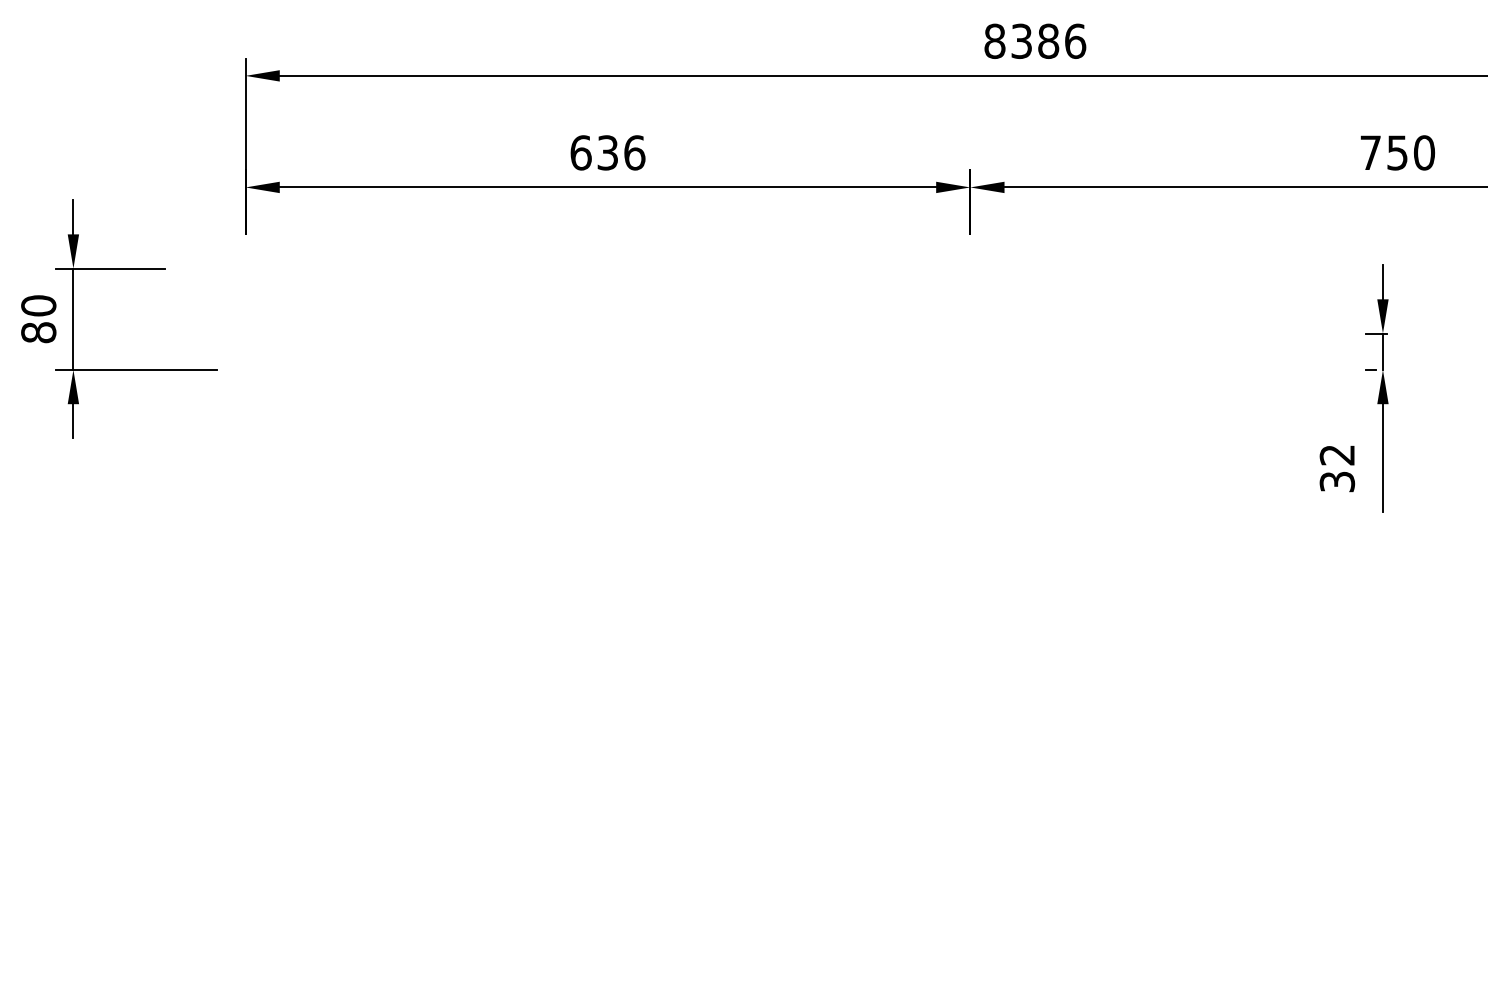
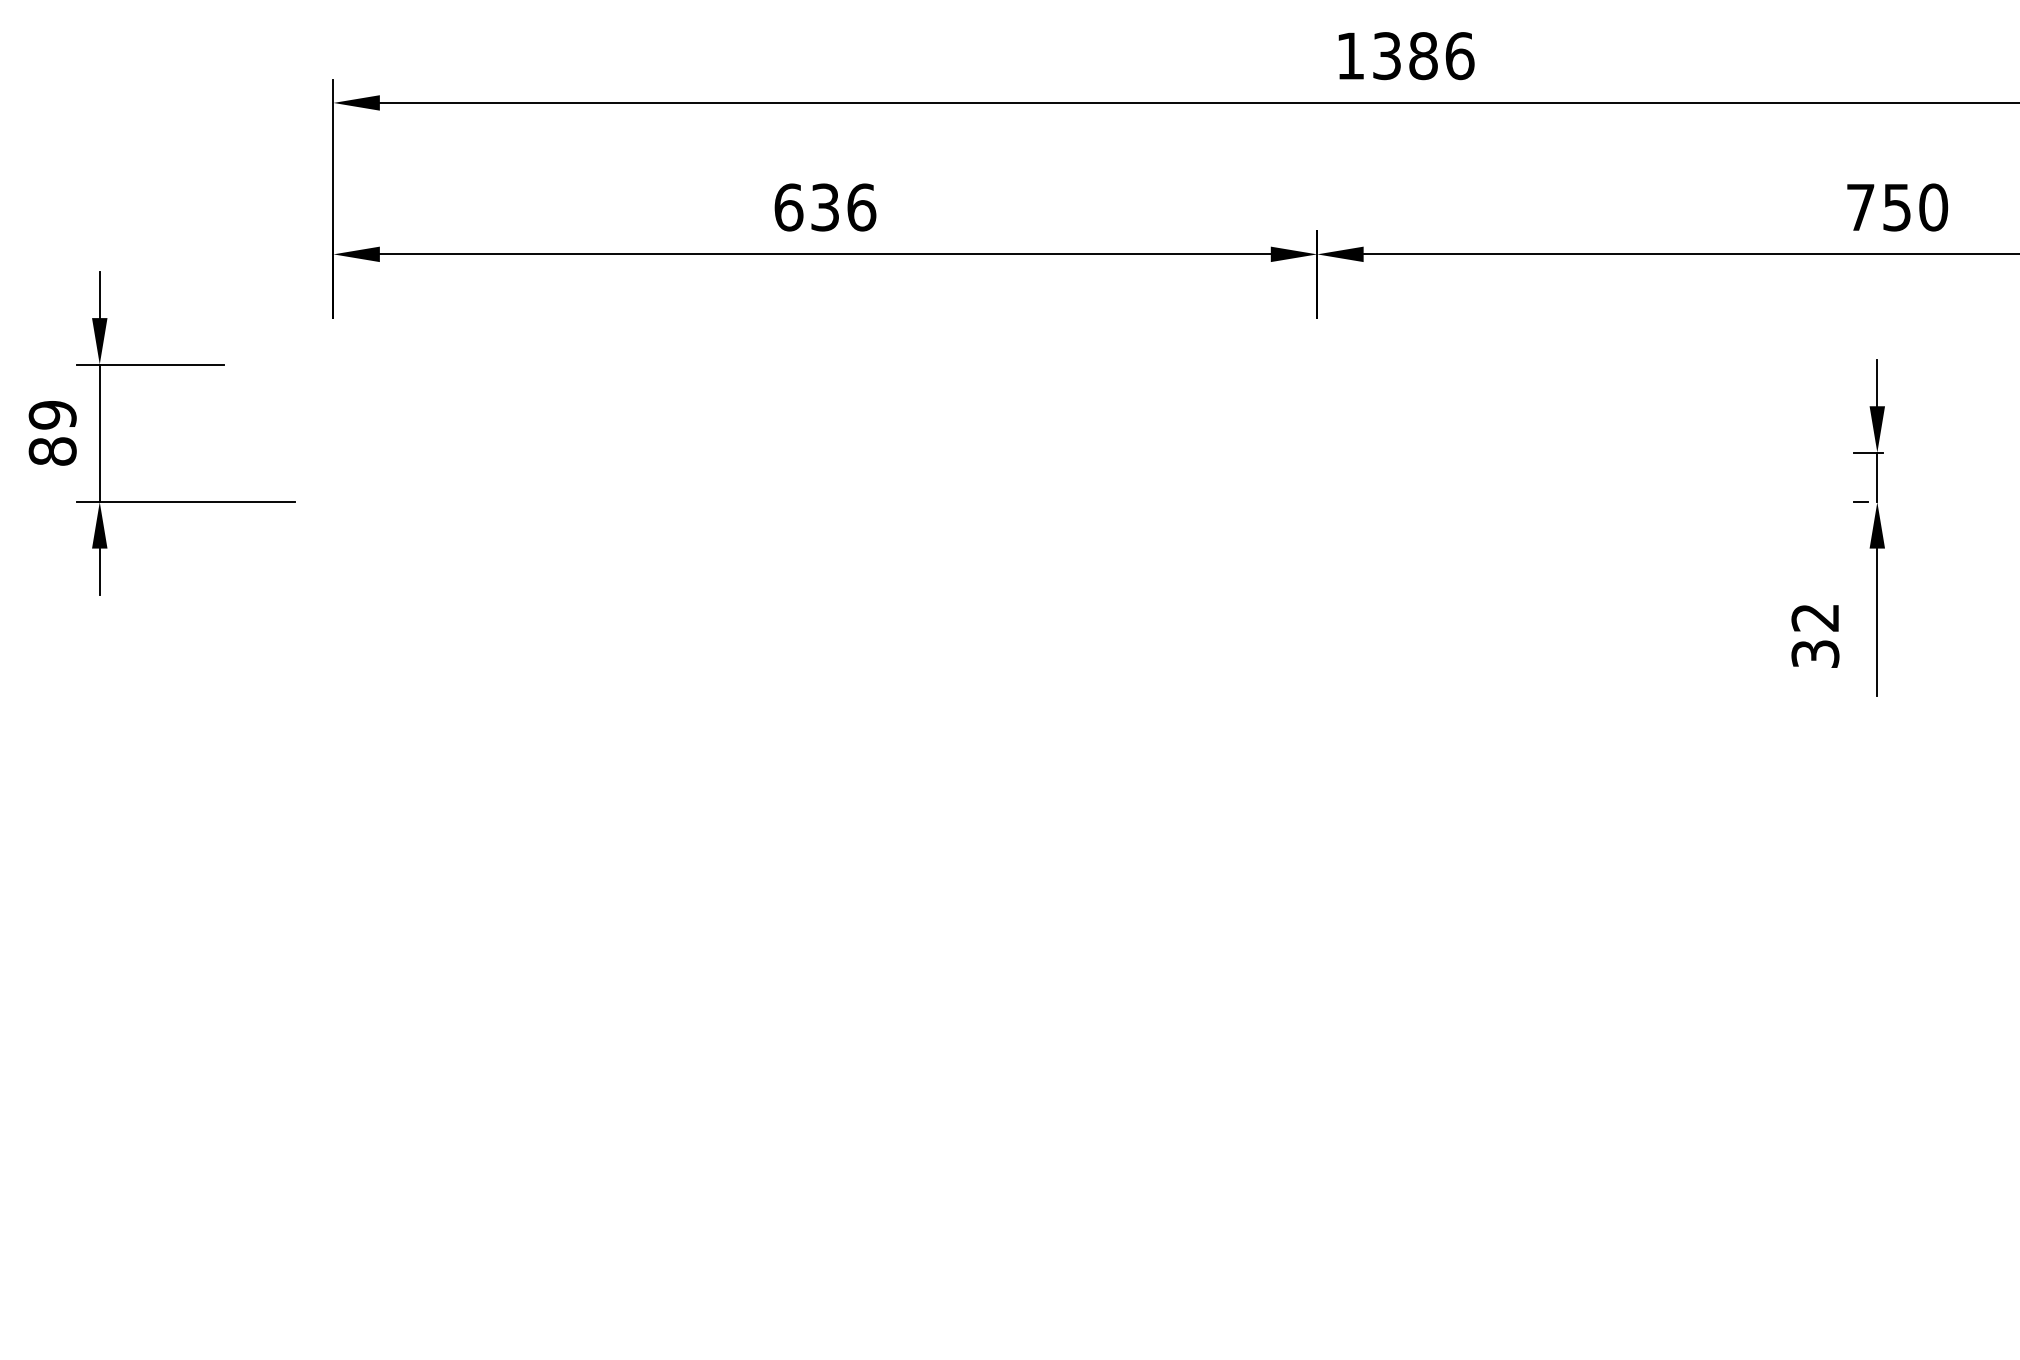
text: (994, 40) -> (1350, 54), 8386 -> 1386
text: (38, 305) -> (52, 414), 80 -> 89

